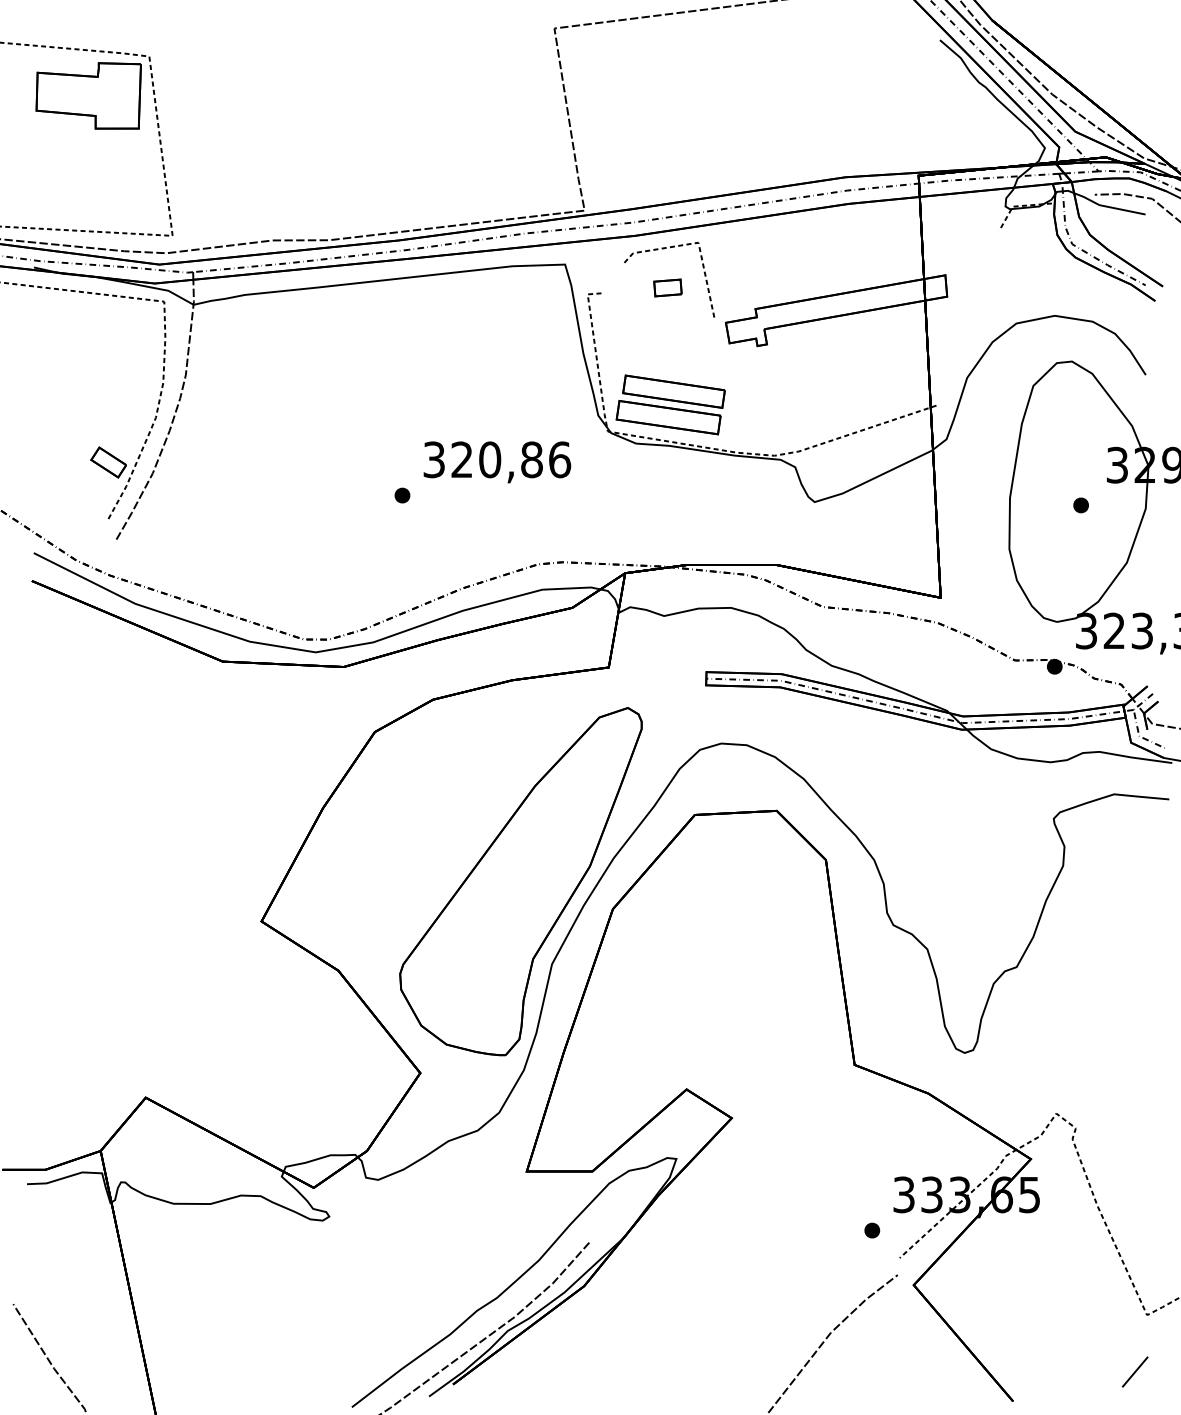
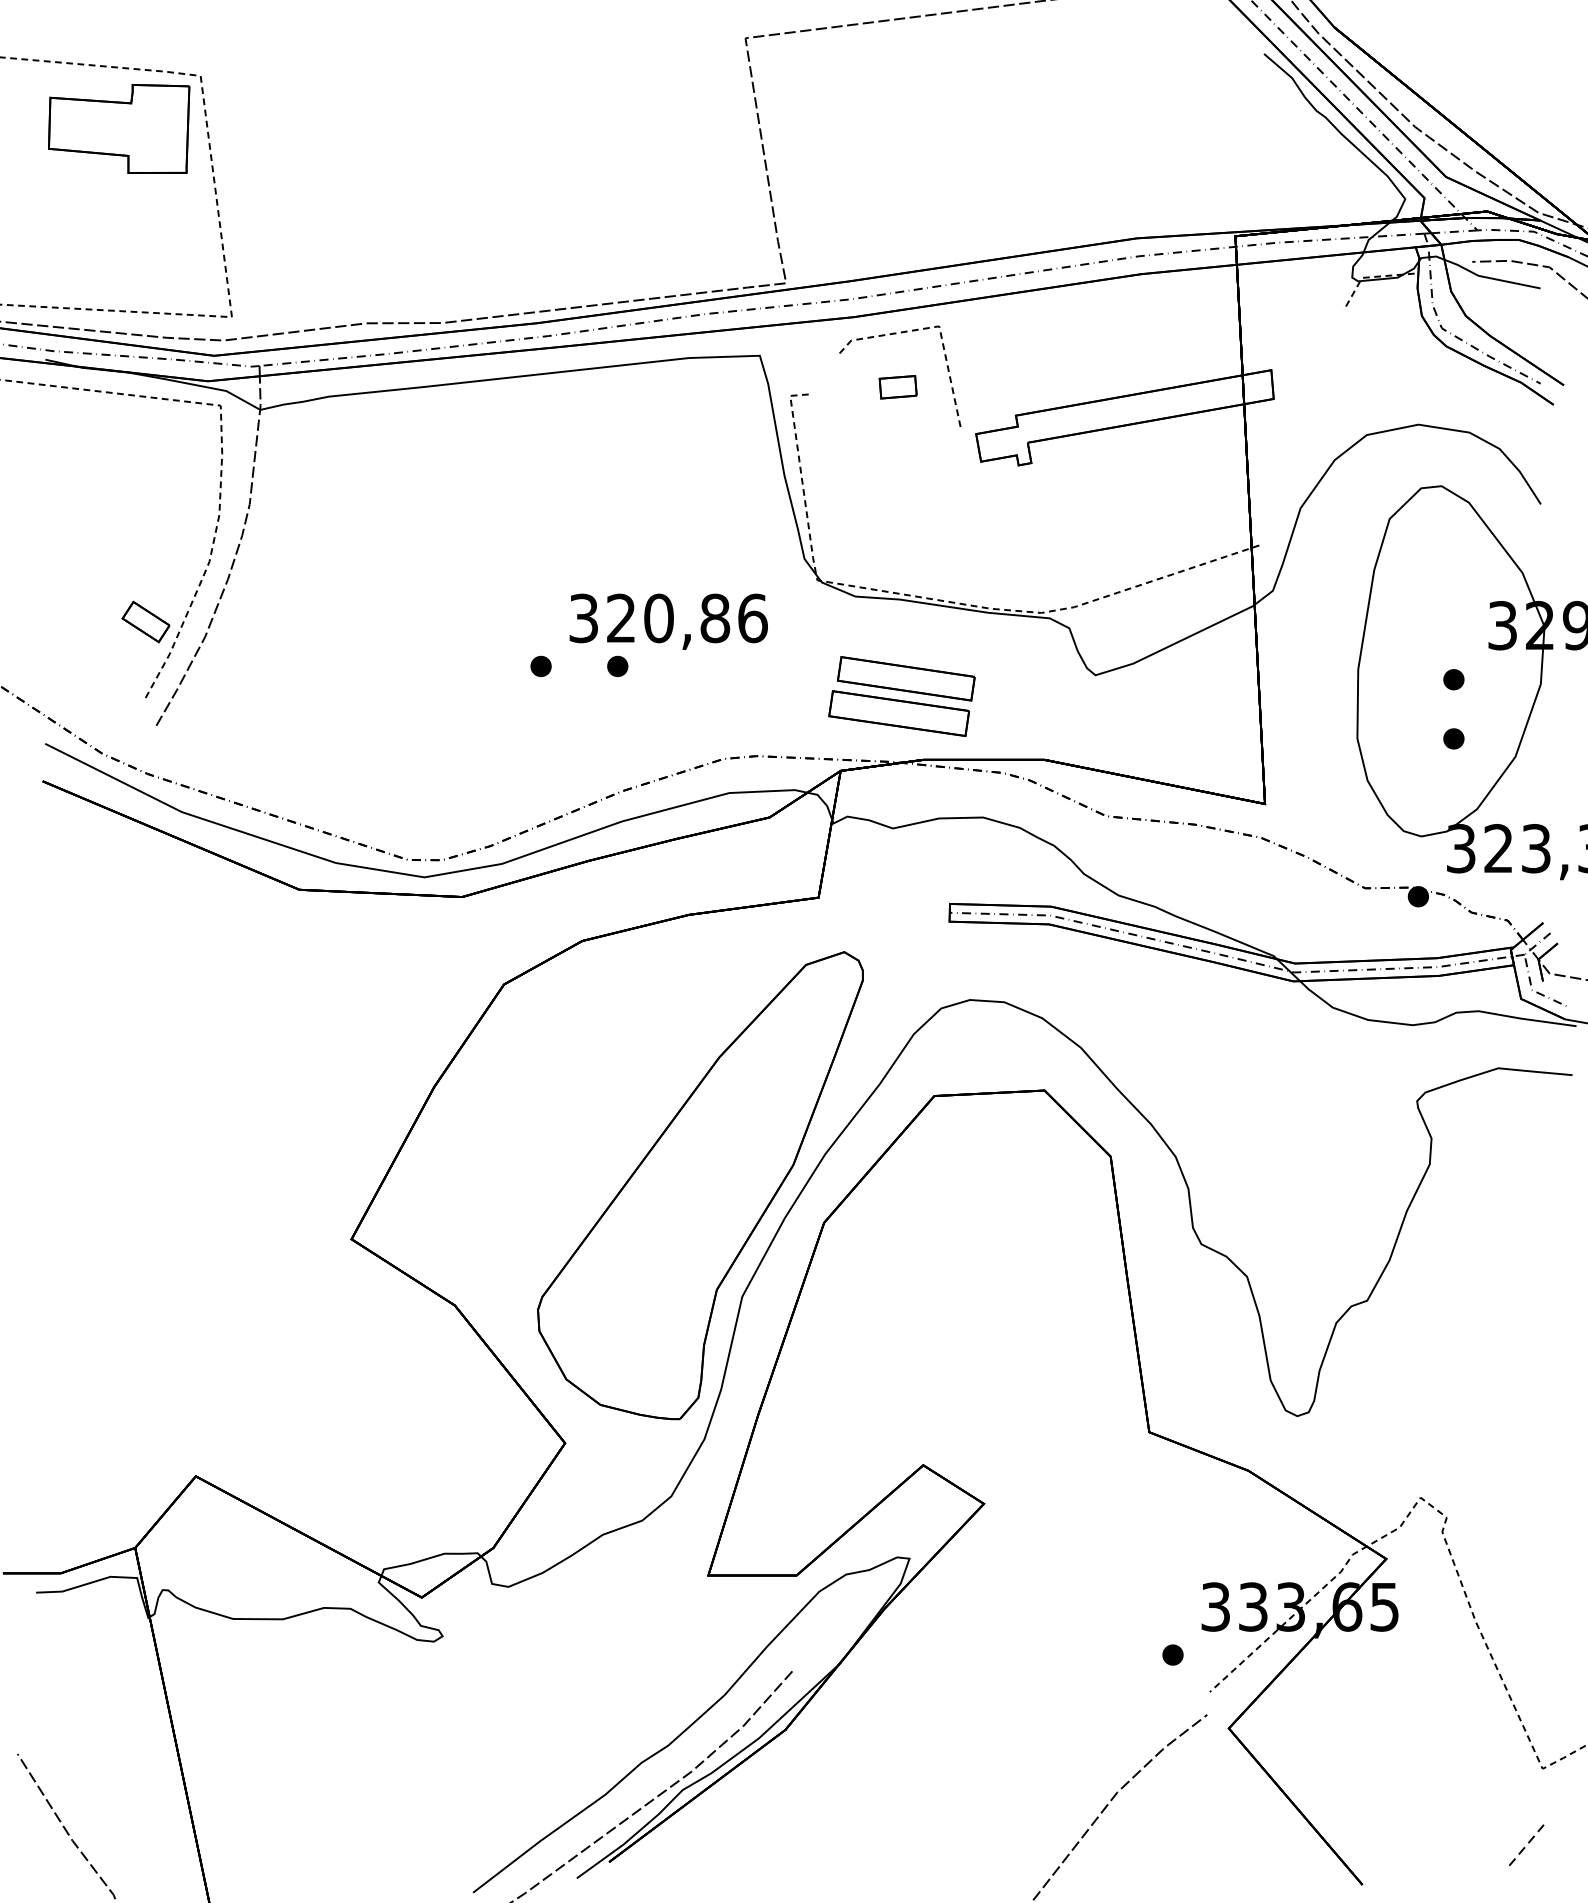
part: (670, 404) -> (901, 695), moved
part: (459, 495) -> (617, 666), added
part: (1080, 549) -> (1453, 738), added
line: (1135, 1372) -> (1527, 1845), solid -> dashed

